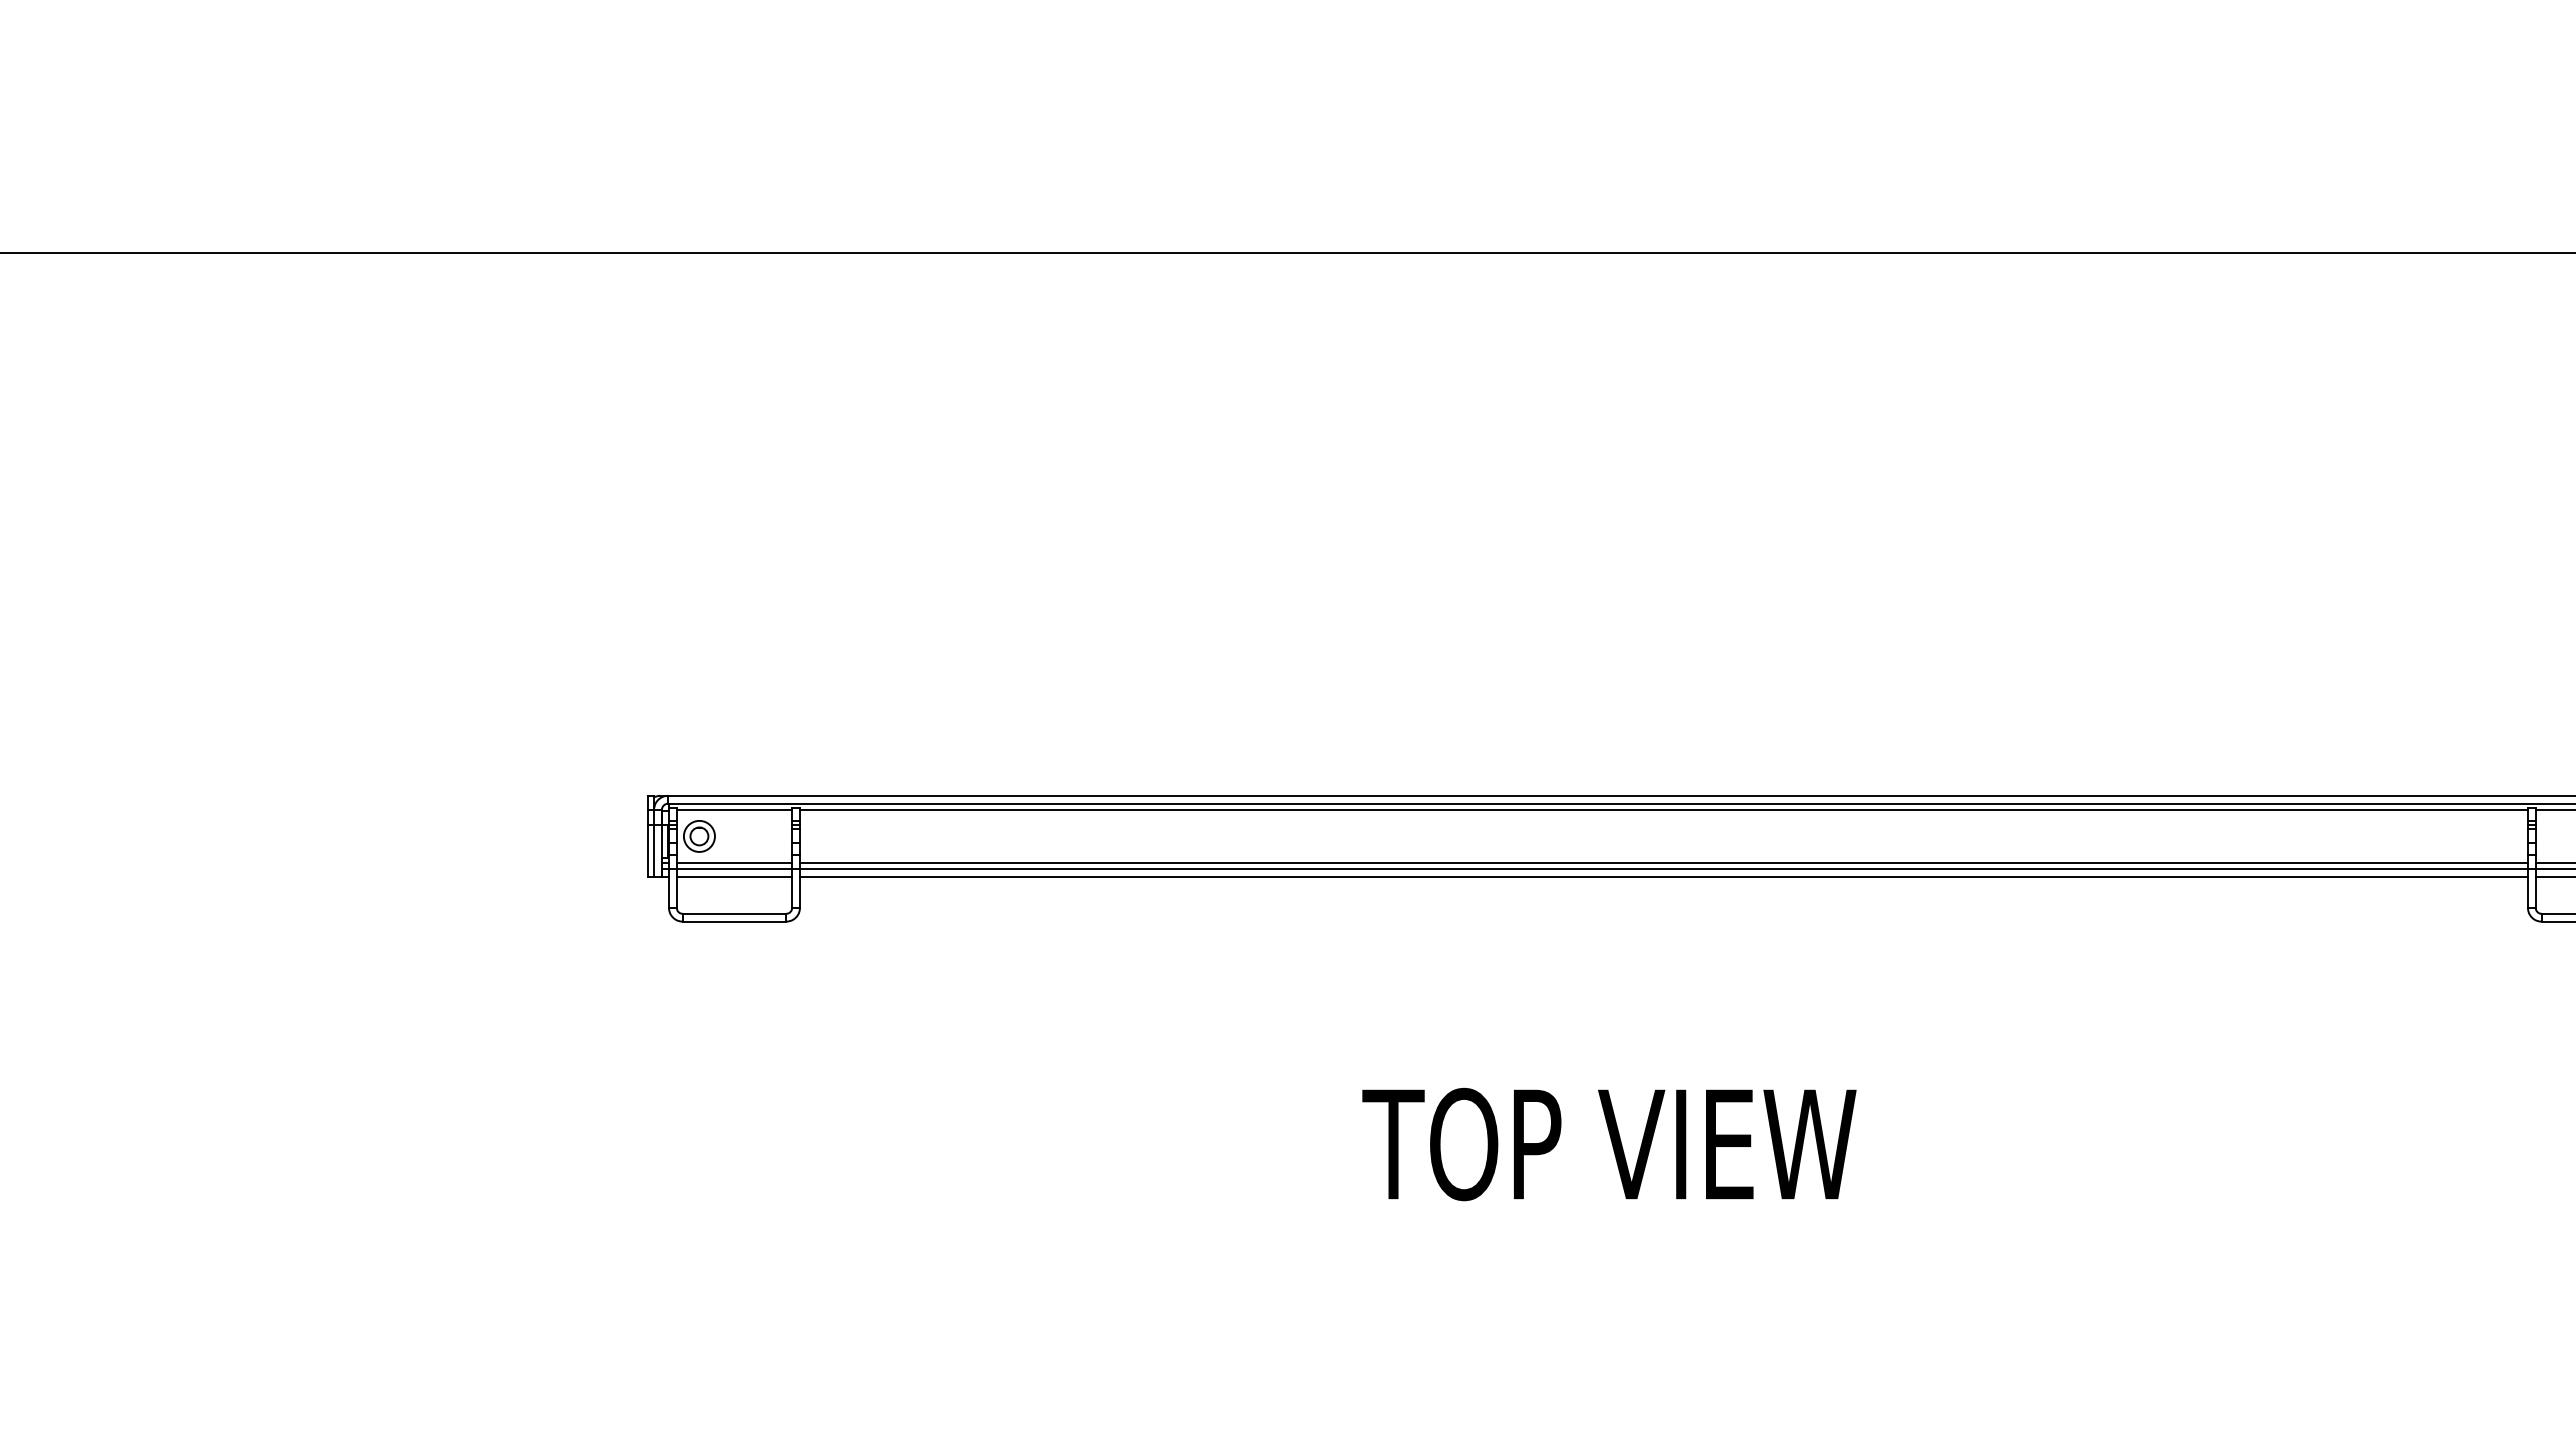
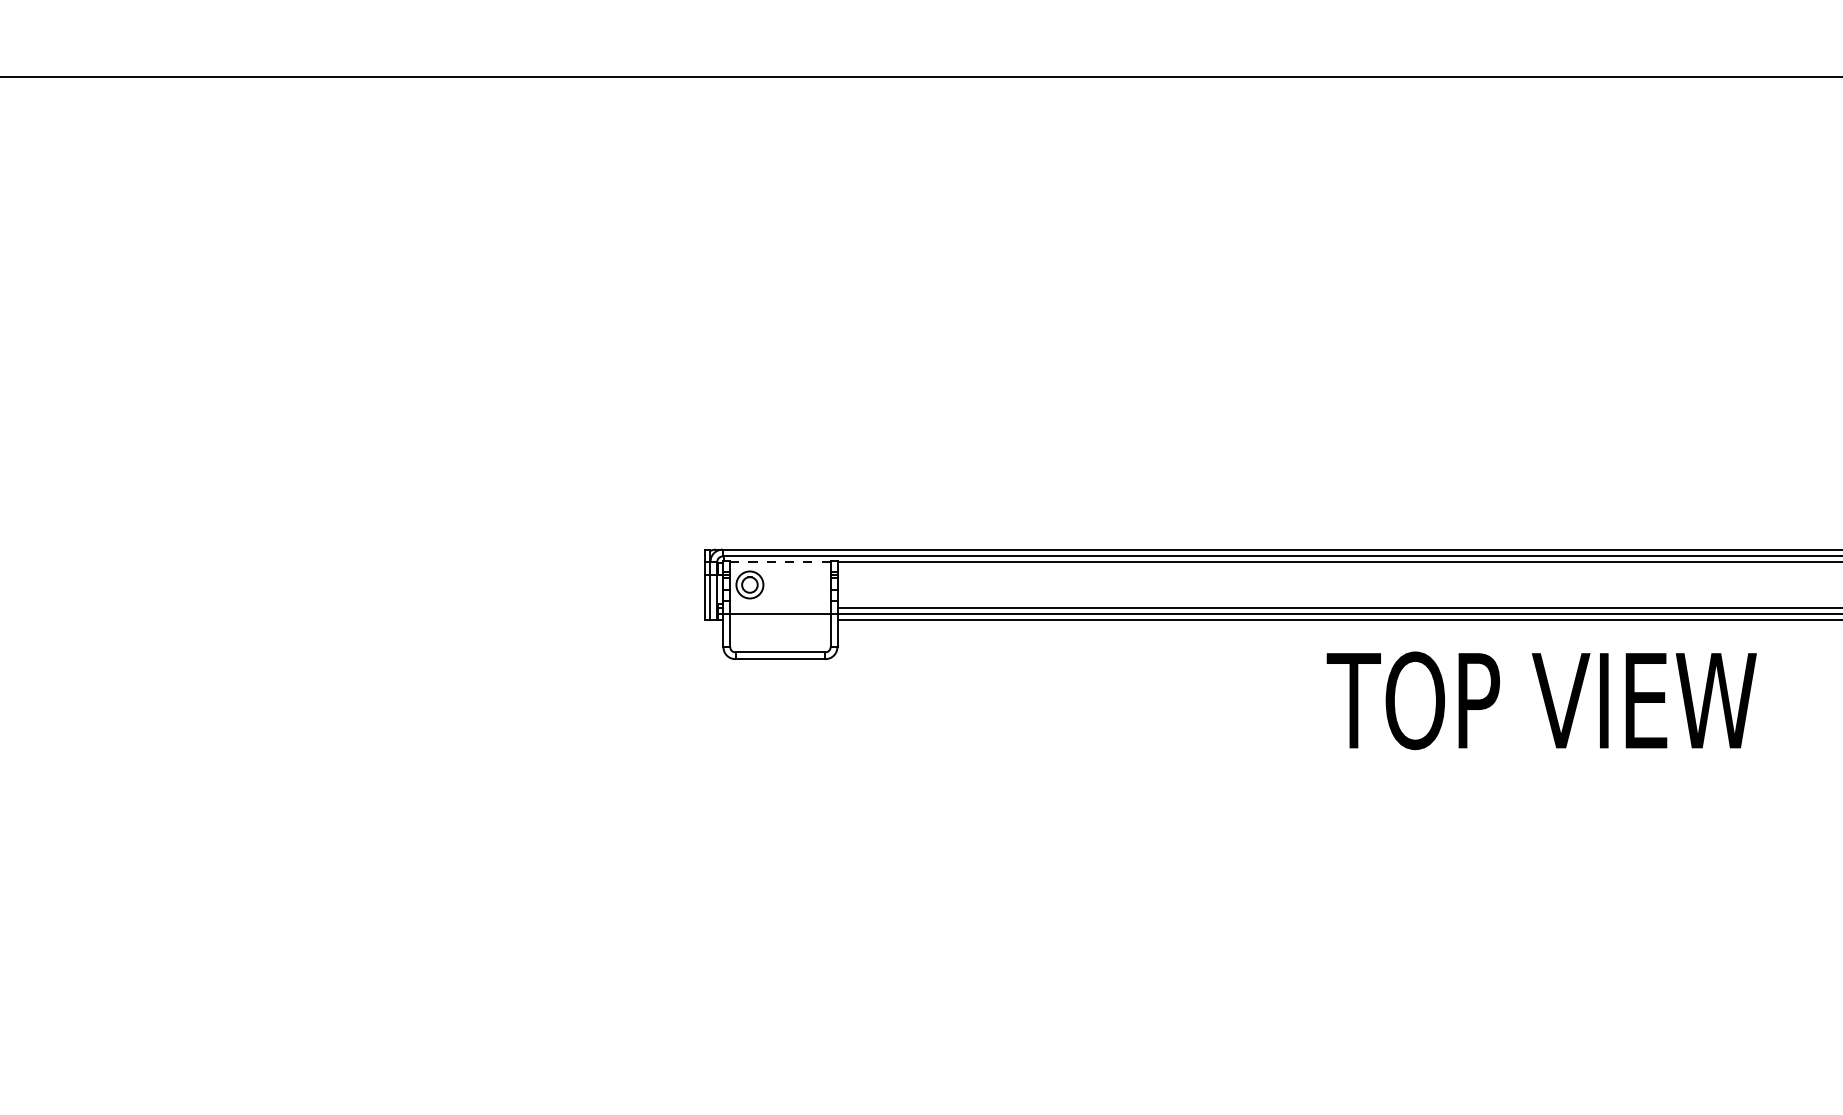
line: (734, 809) -> (780, 561), solid -> dashed
line: (734, 862) -> (780, 607), removed
line: (734, 877) -> (780, 620), removed
text: (1609, 1144) -> (1541, 700), moved

